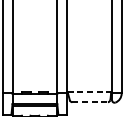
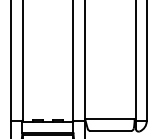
line: (88, 92) -> (109, 119), dashed -> solid
line: (90, 101) -> (111, 130), dashed -> solid

